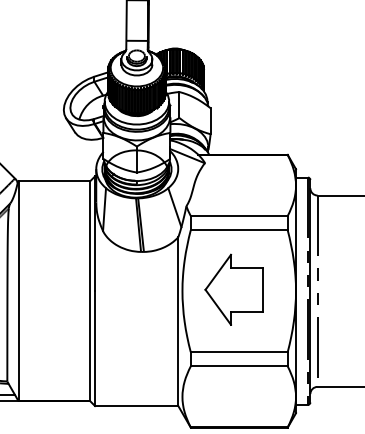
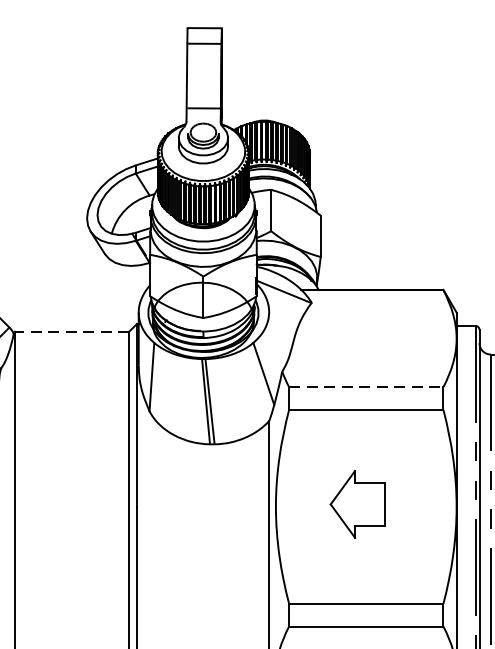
line: (54, 181) -> (72, 332), solid -> dashed
line: (239, 216) -> (366, 387), solid -> dashed
part: (233, 289) -> (357, 504), size x0.6

